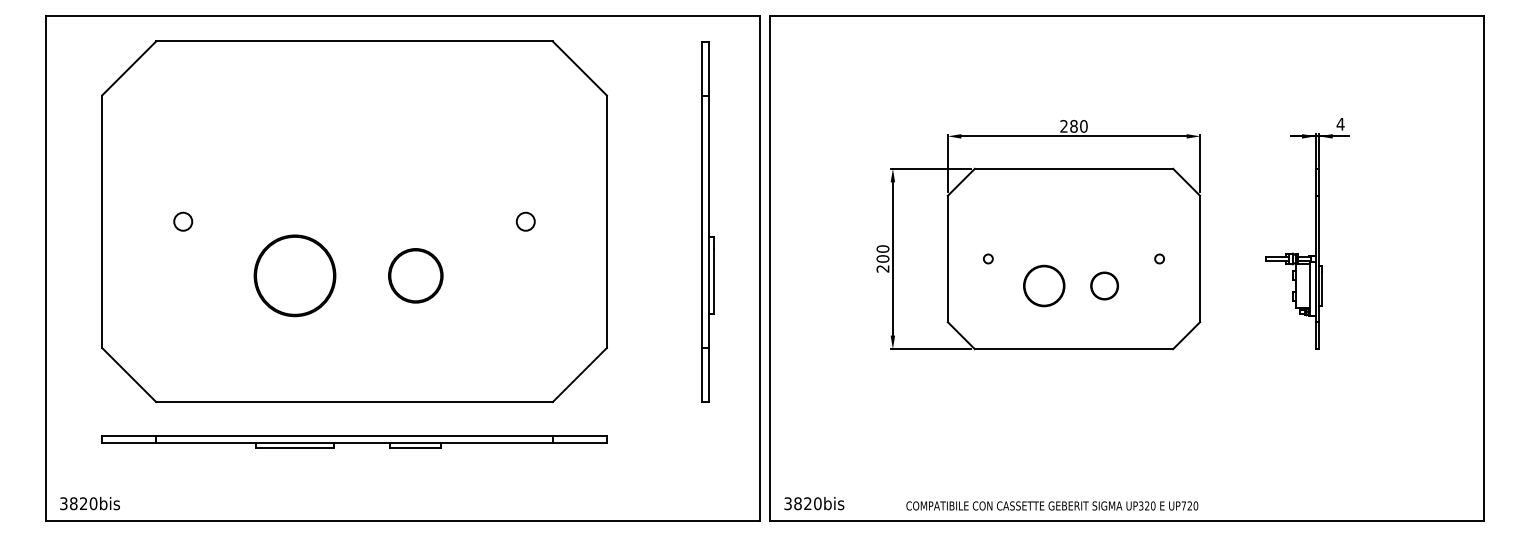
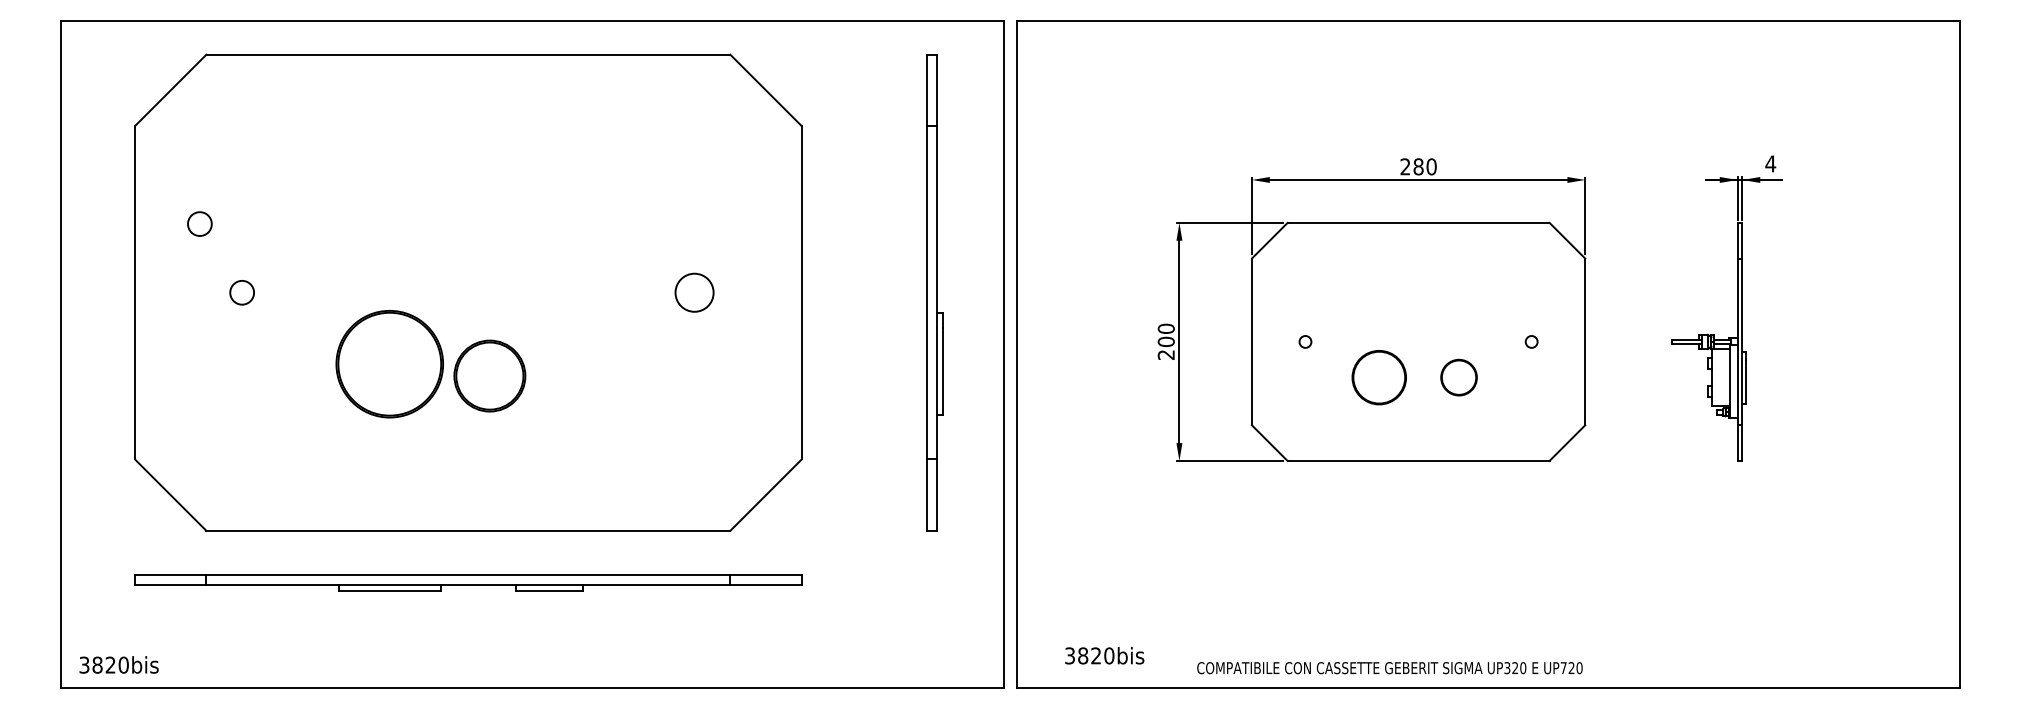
circle: (151, 169) -> (200, 223), added
circle: (525, 221) -> (694, 292), size x1.6
circle: (415, 275) -> (489, 375), moved
text: (814, 503) -> (1104, 655), moved

